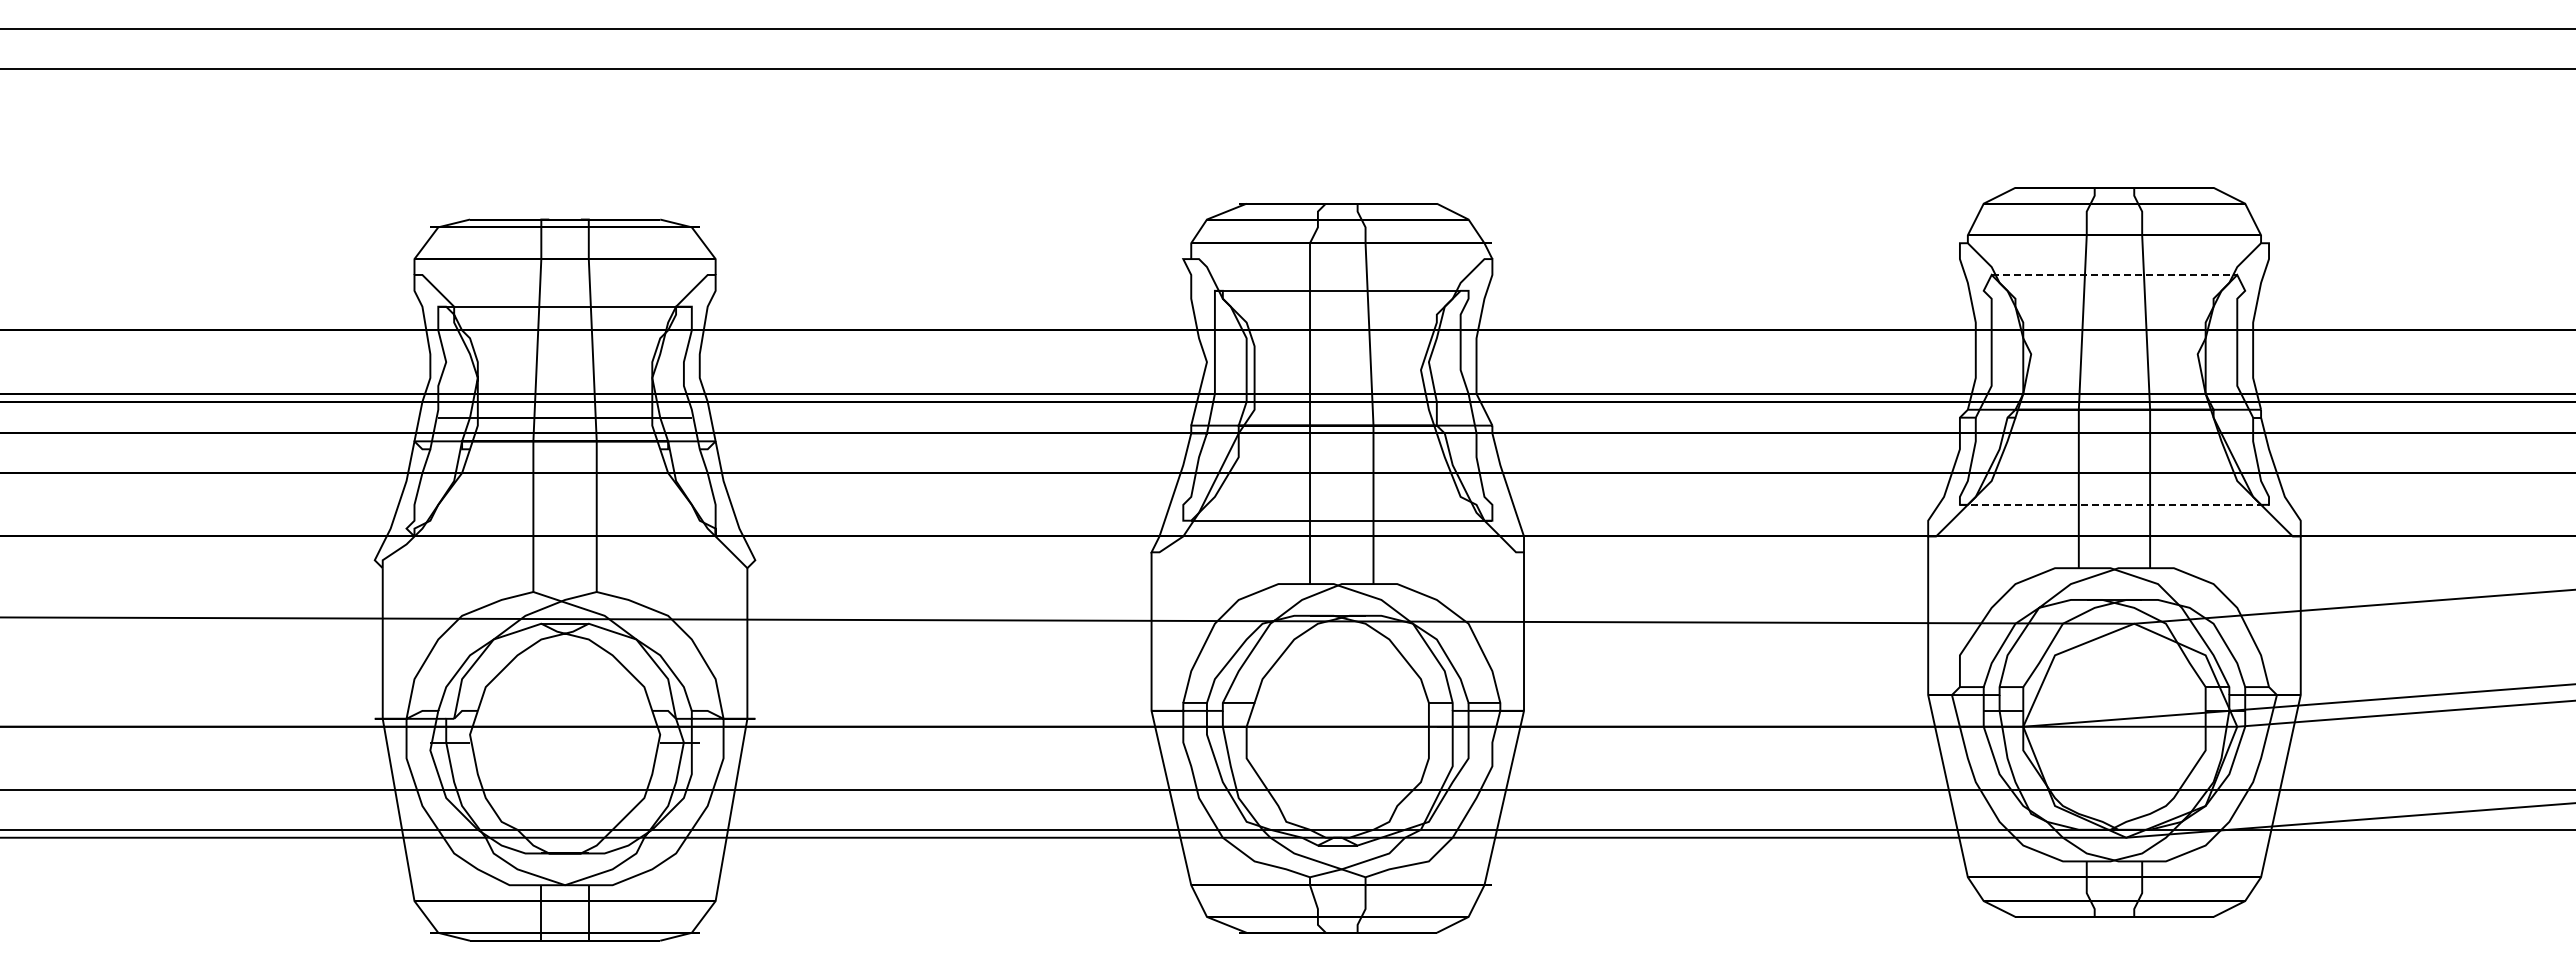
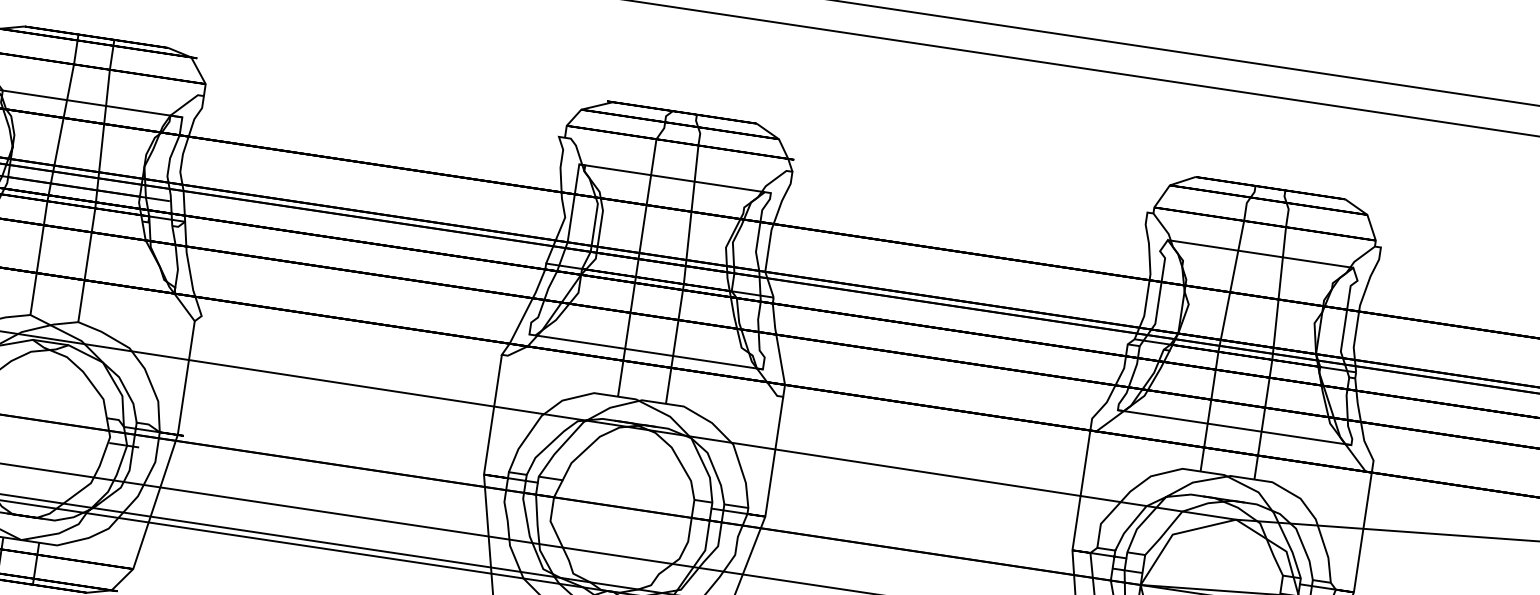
line: (2114, 274) -> (1260, 253), dashed -> solid
line: (2114, 504) -> (1234, 427), dashed -> solid

